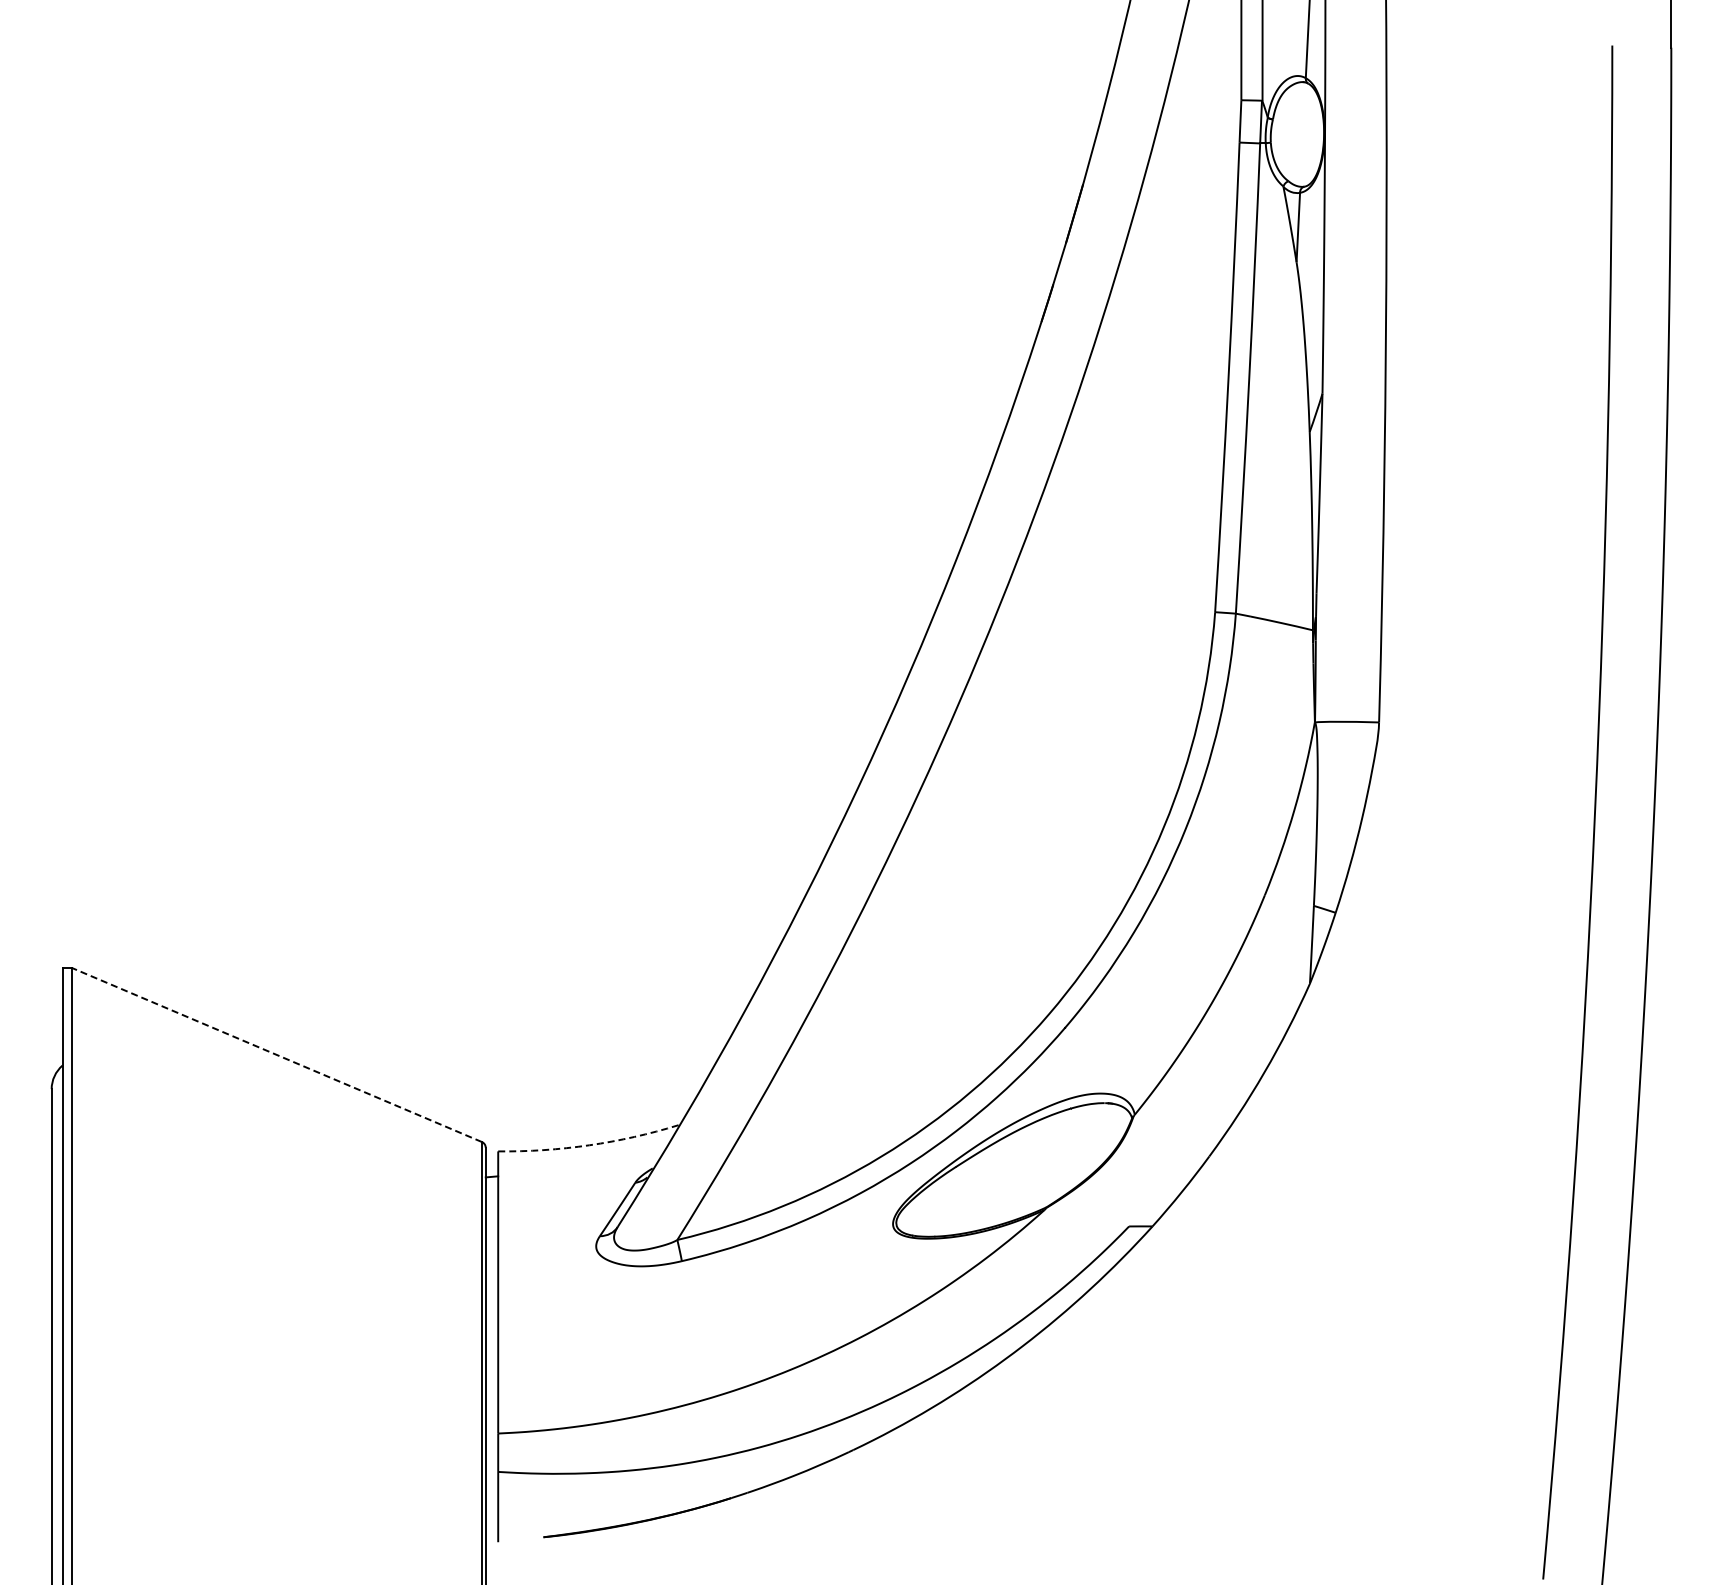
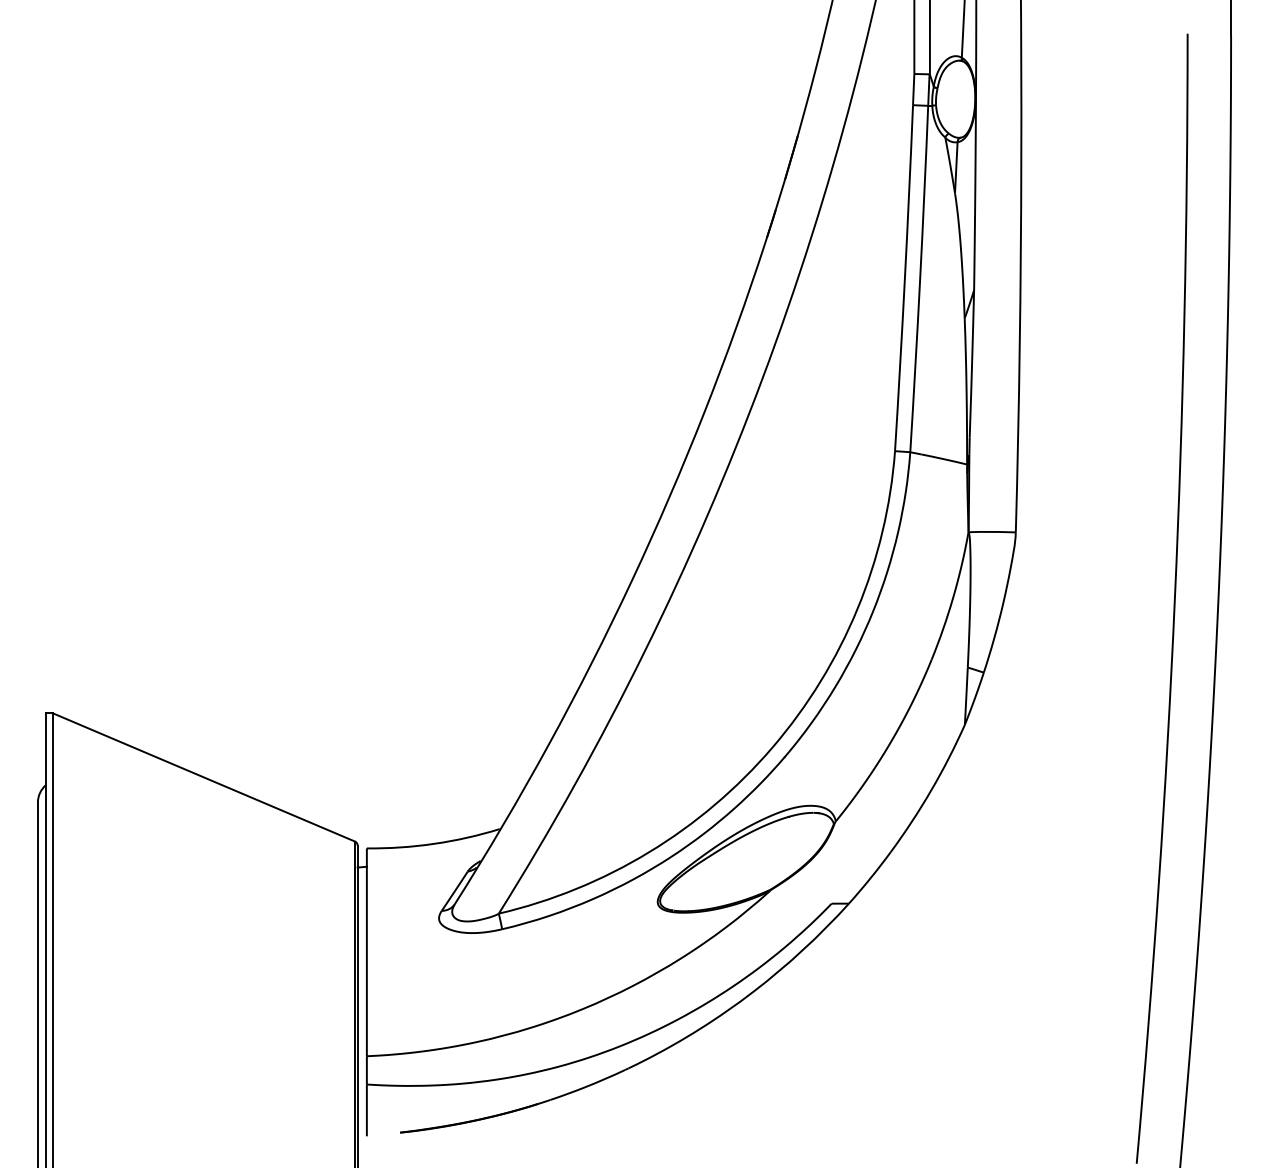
line: (276, 1055) -> (203, 777), dashed -> solid
arc: (589, 1145) -> (434, 844), dashed -> solid

